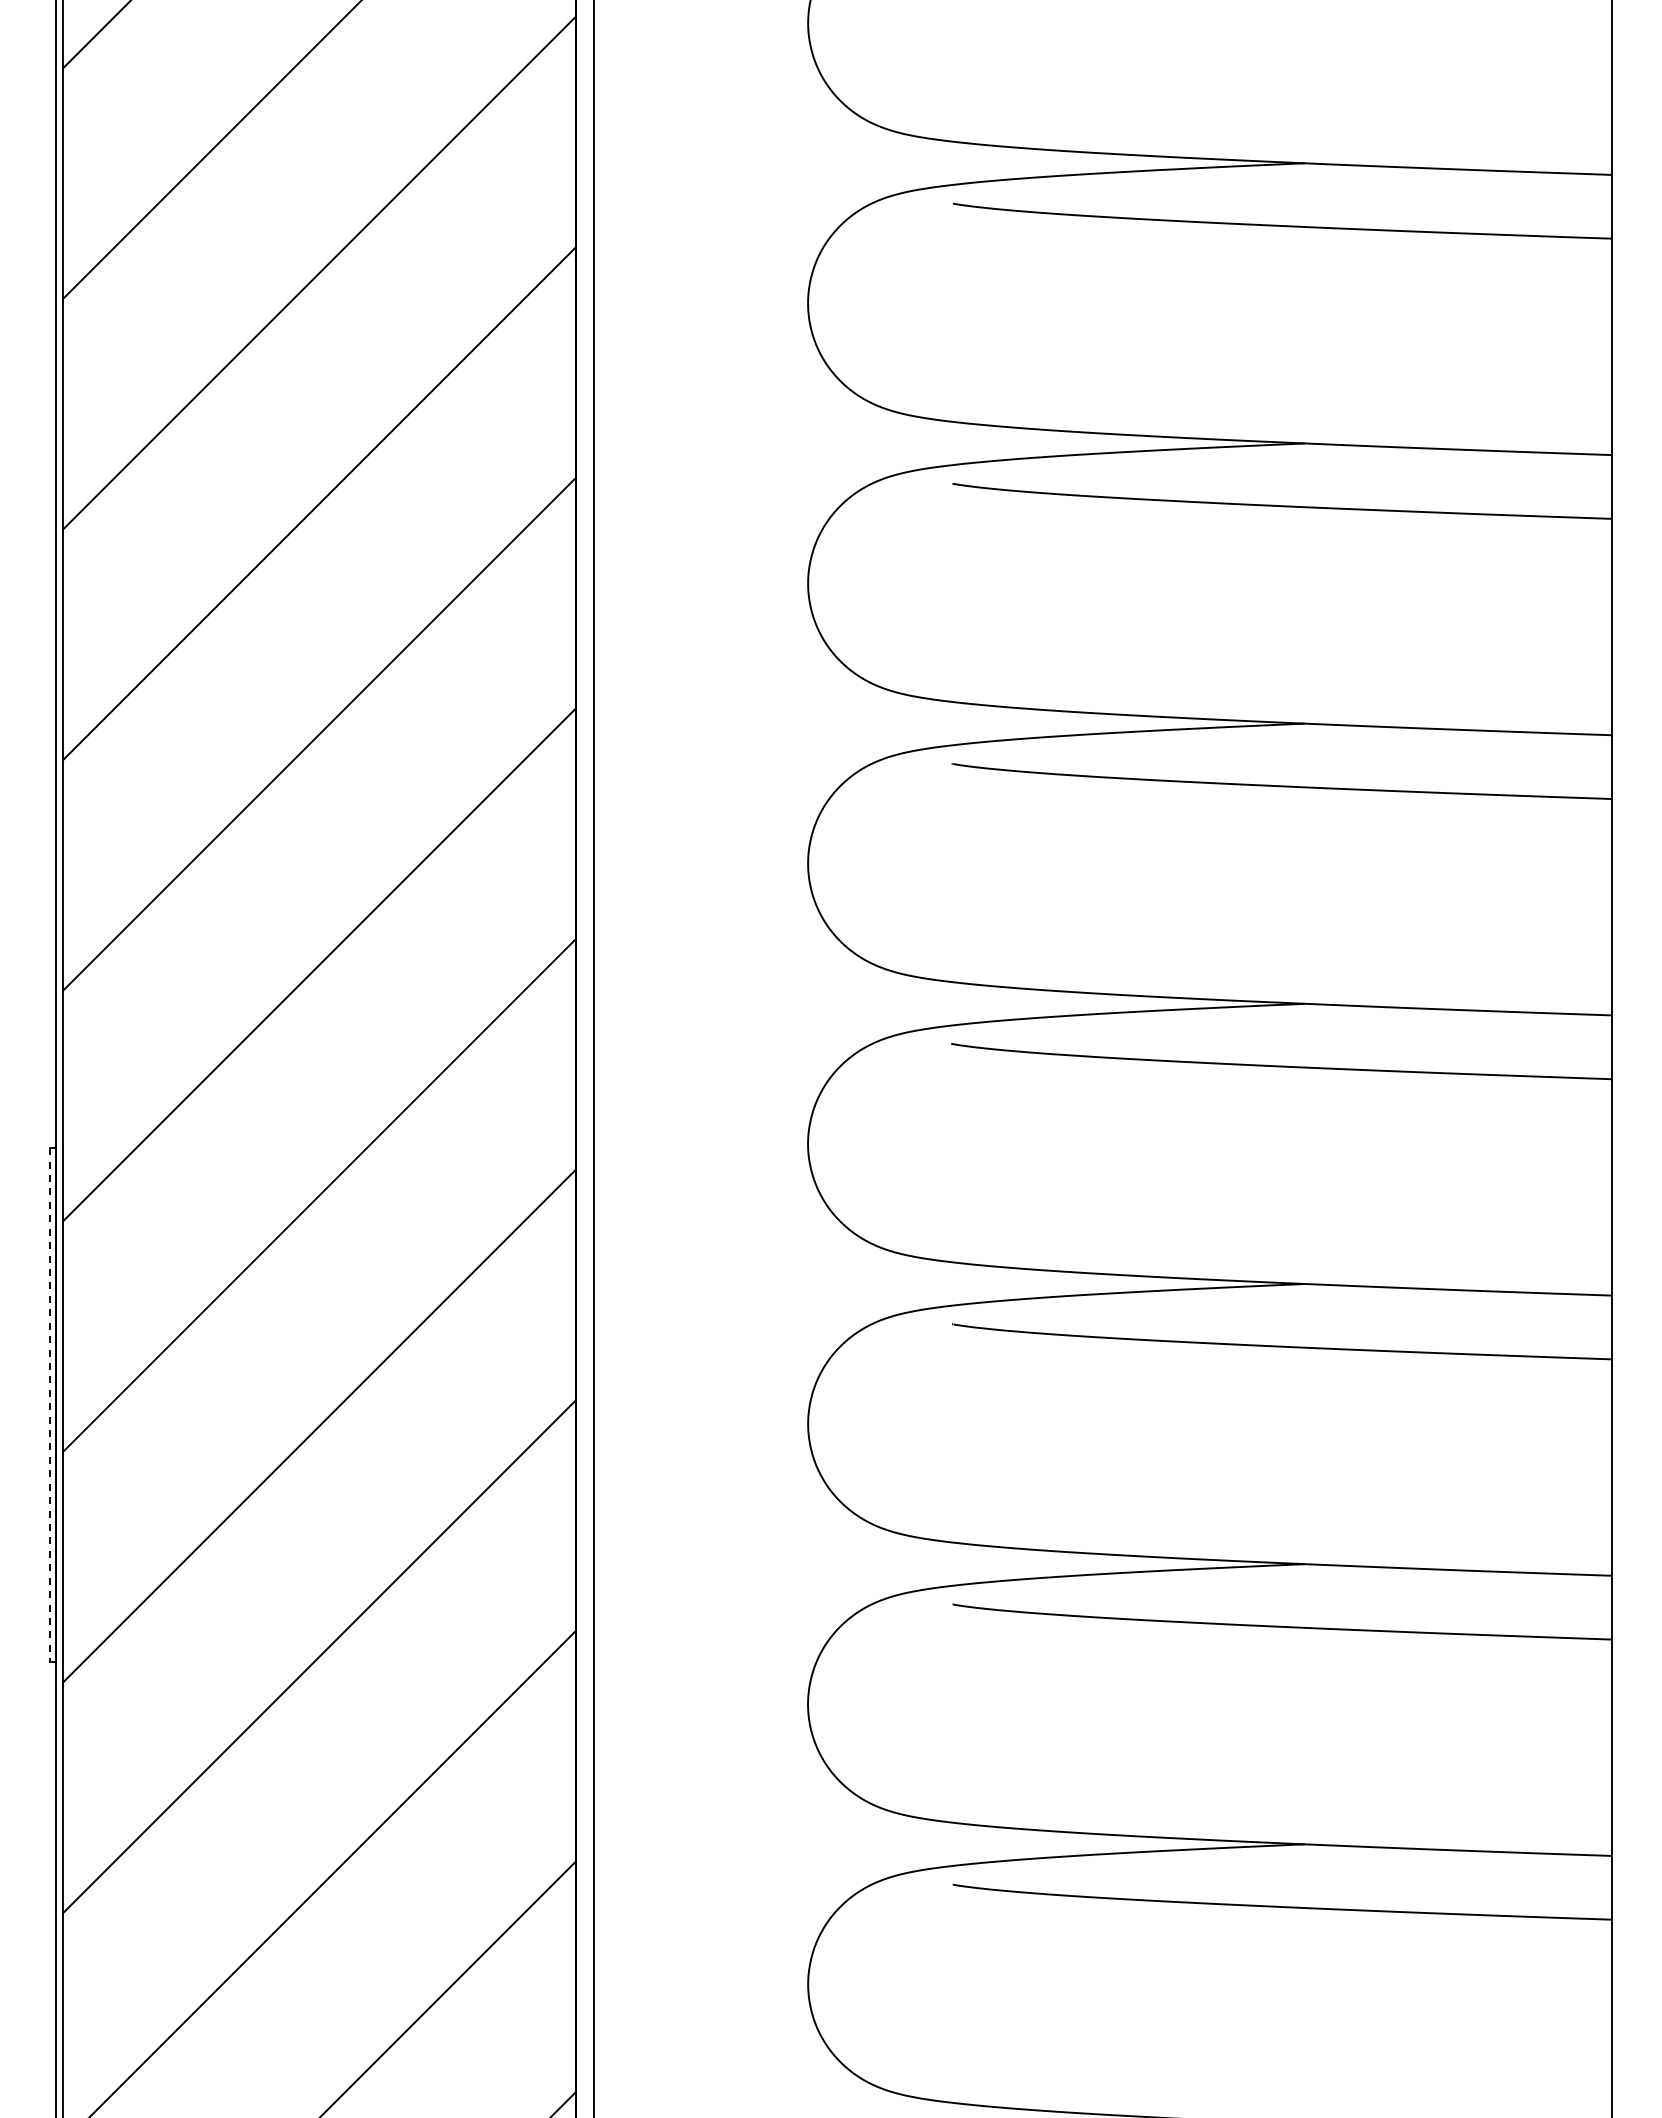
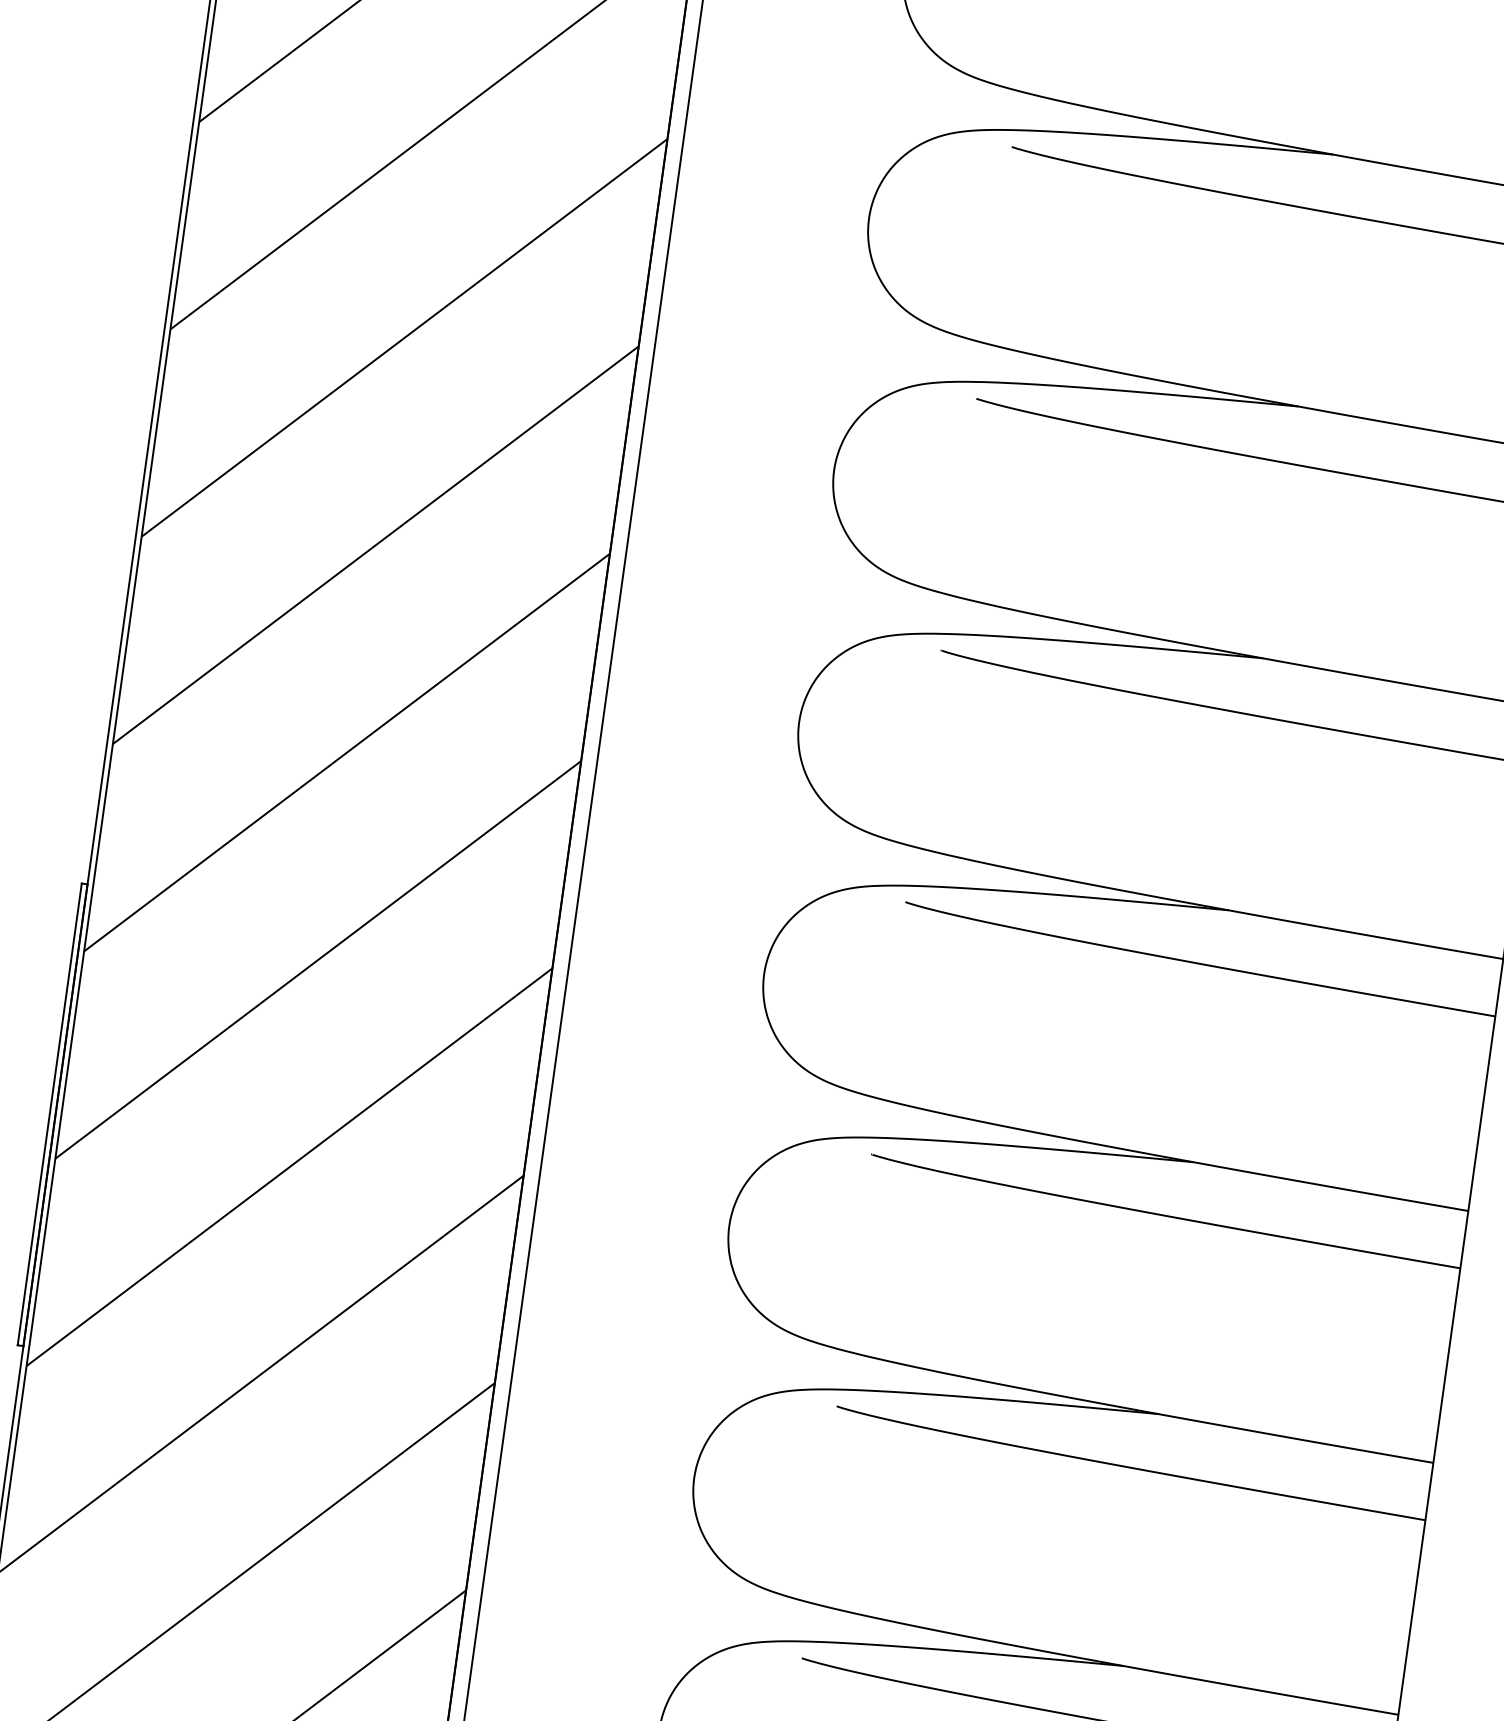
line: (49, 1405) -> (49, 1114), dashed -> solid

